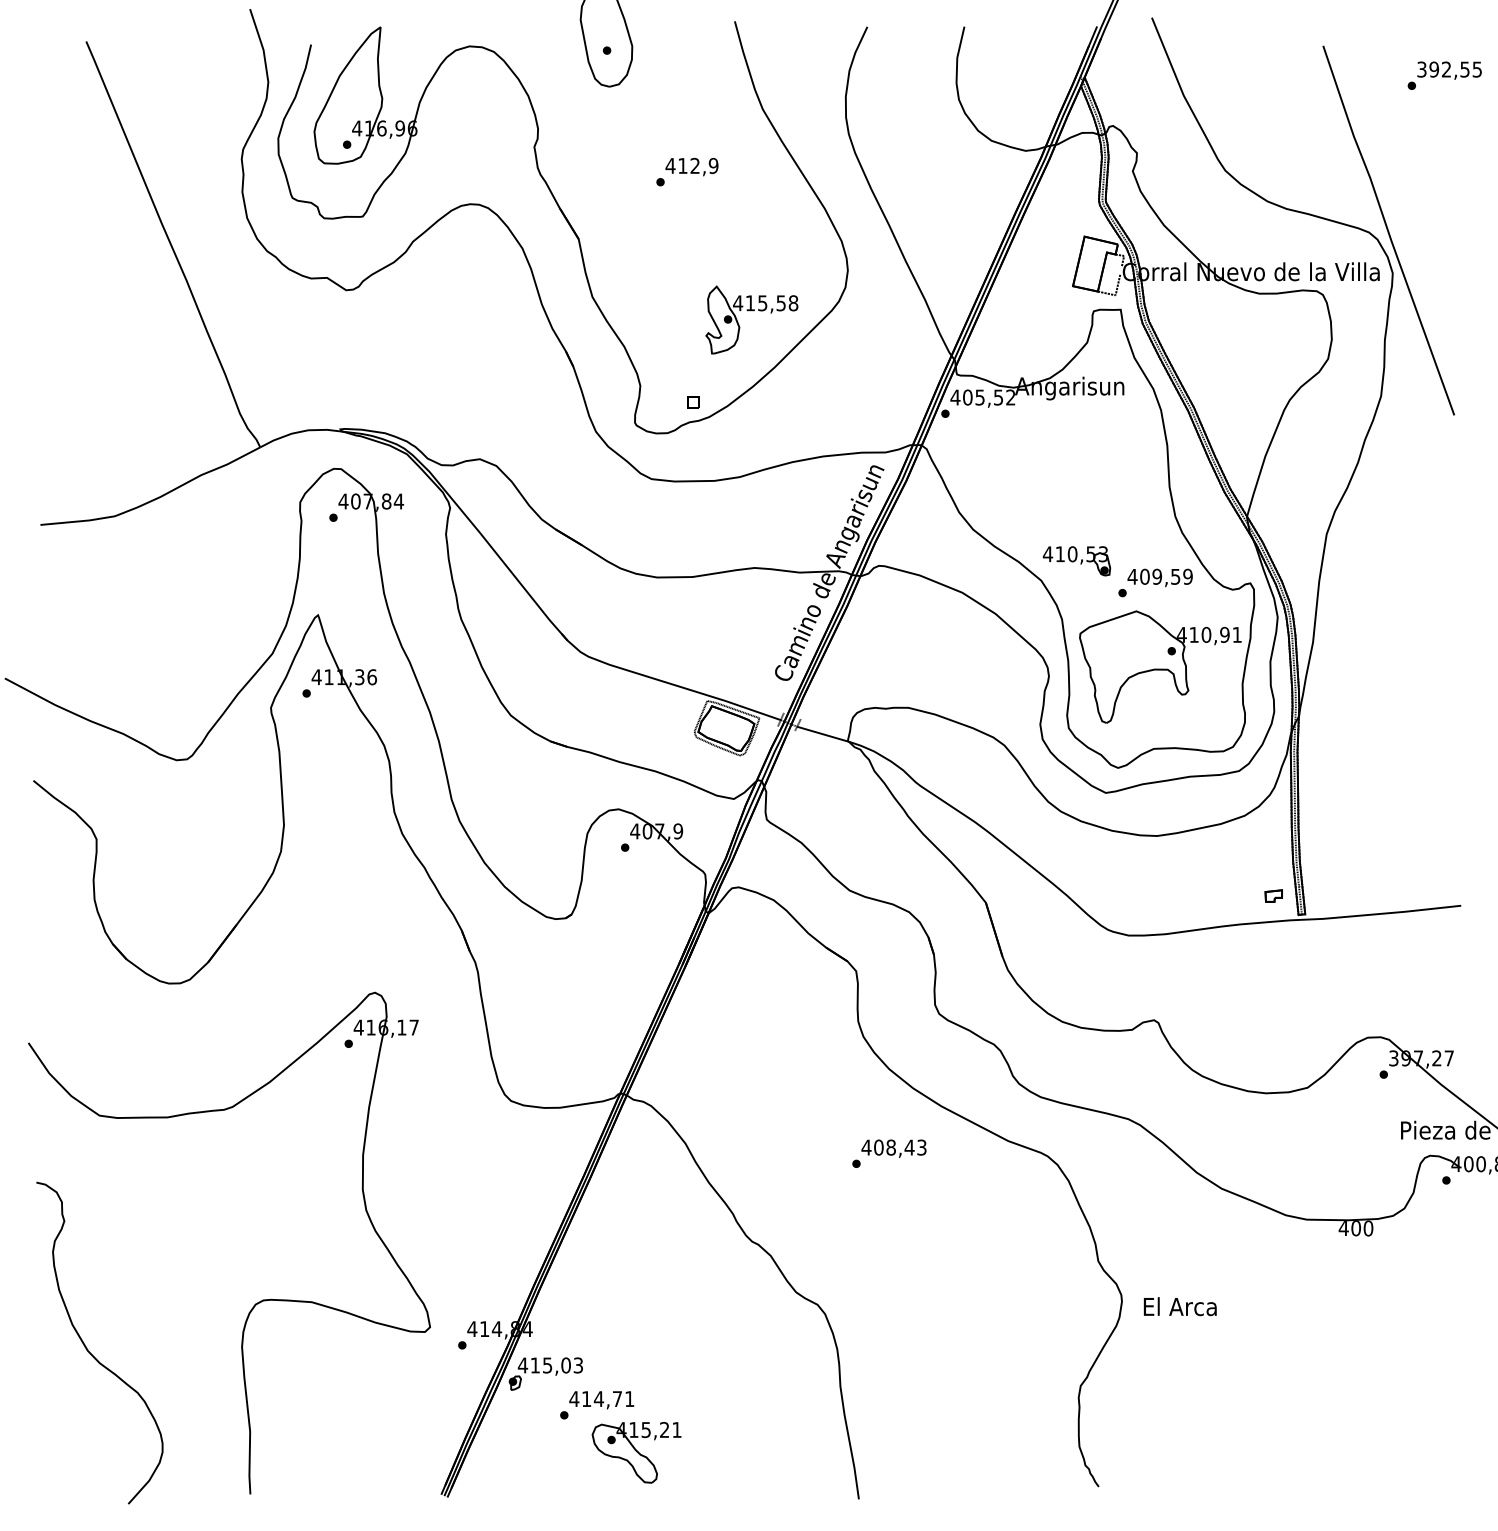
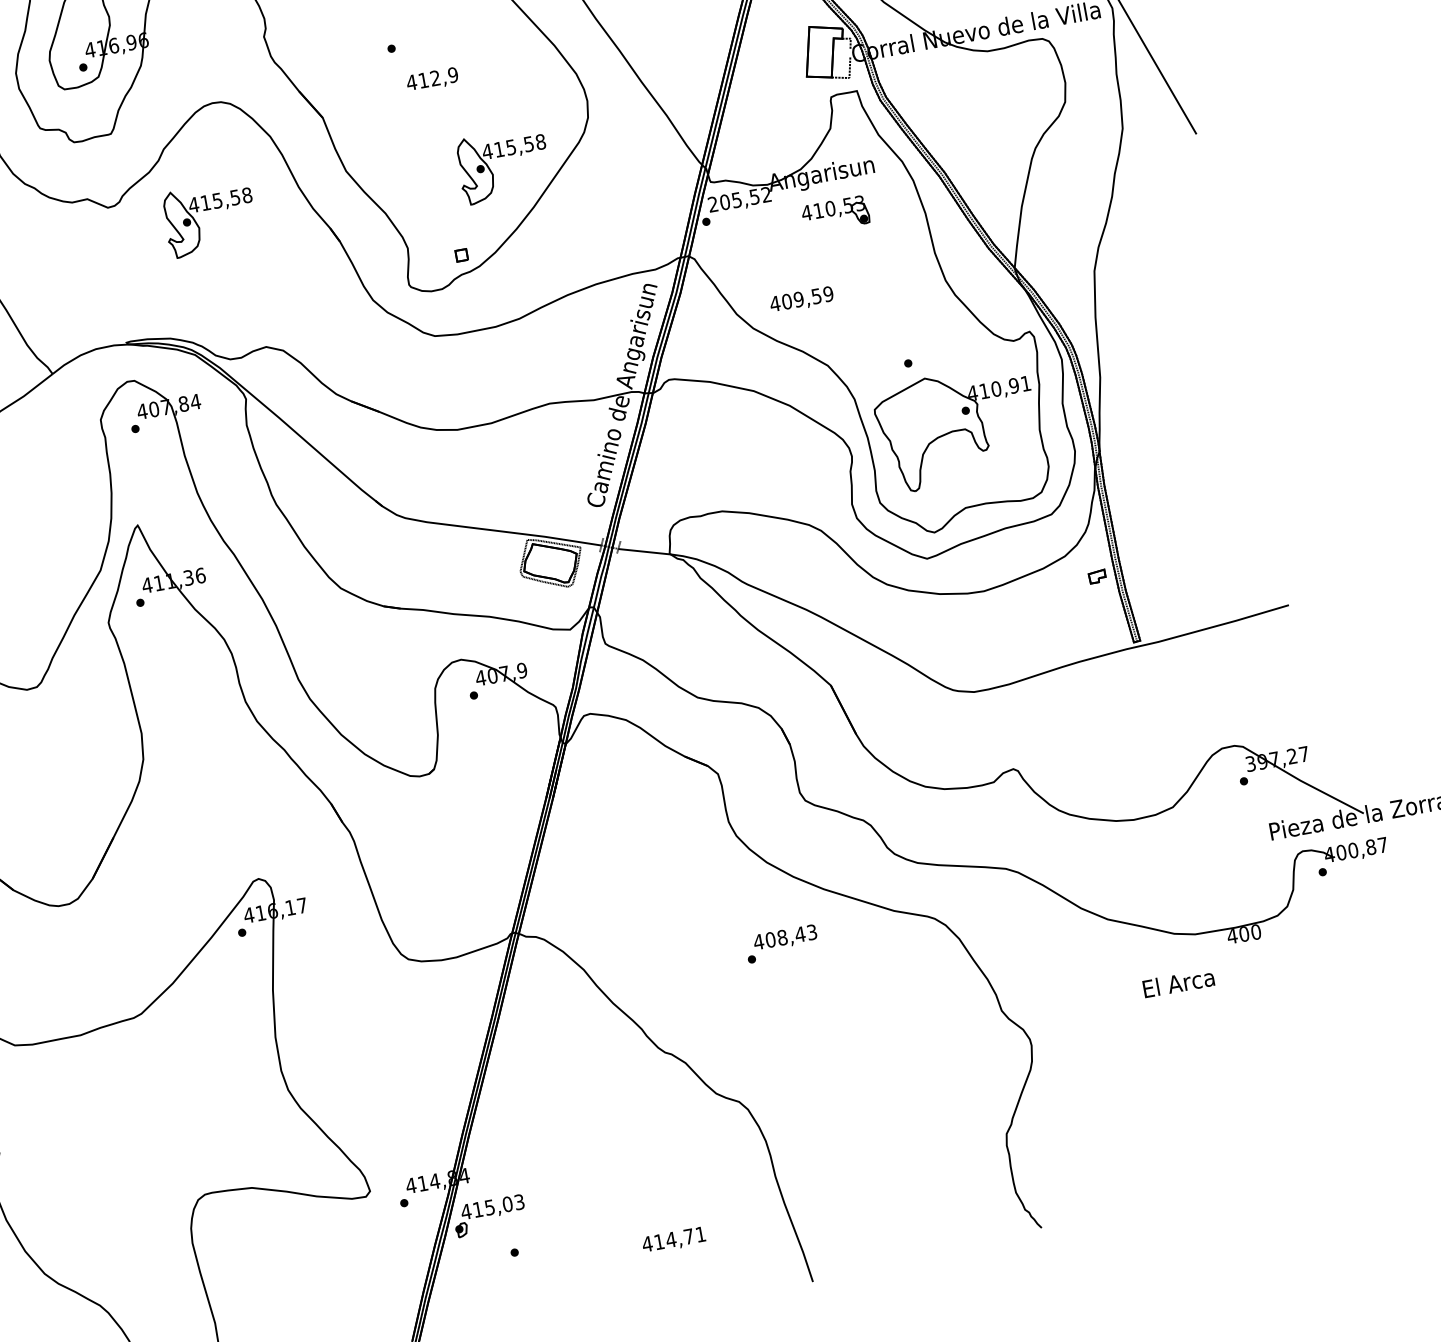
text: (691, 166) -> (431, 79), moved
part: (446, 311) -> (208, 210), added
text: (955, 397) -> (713, 204), 405,52 -> 205,52
part: (1076, 561) -> (835, 214), moved
text: (1159, 577) -> (801, 299), moved
part: (1273, 895) -> (1097, 576), moved
text: (1179, 1306) -> (1177, 983), moved
text: (601, 1400) -> (673, 1240), moved
part: (636, 1452) -> (590, 1275), removed

